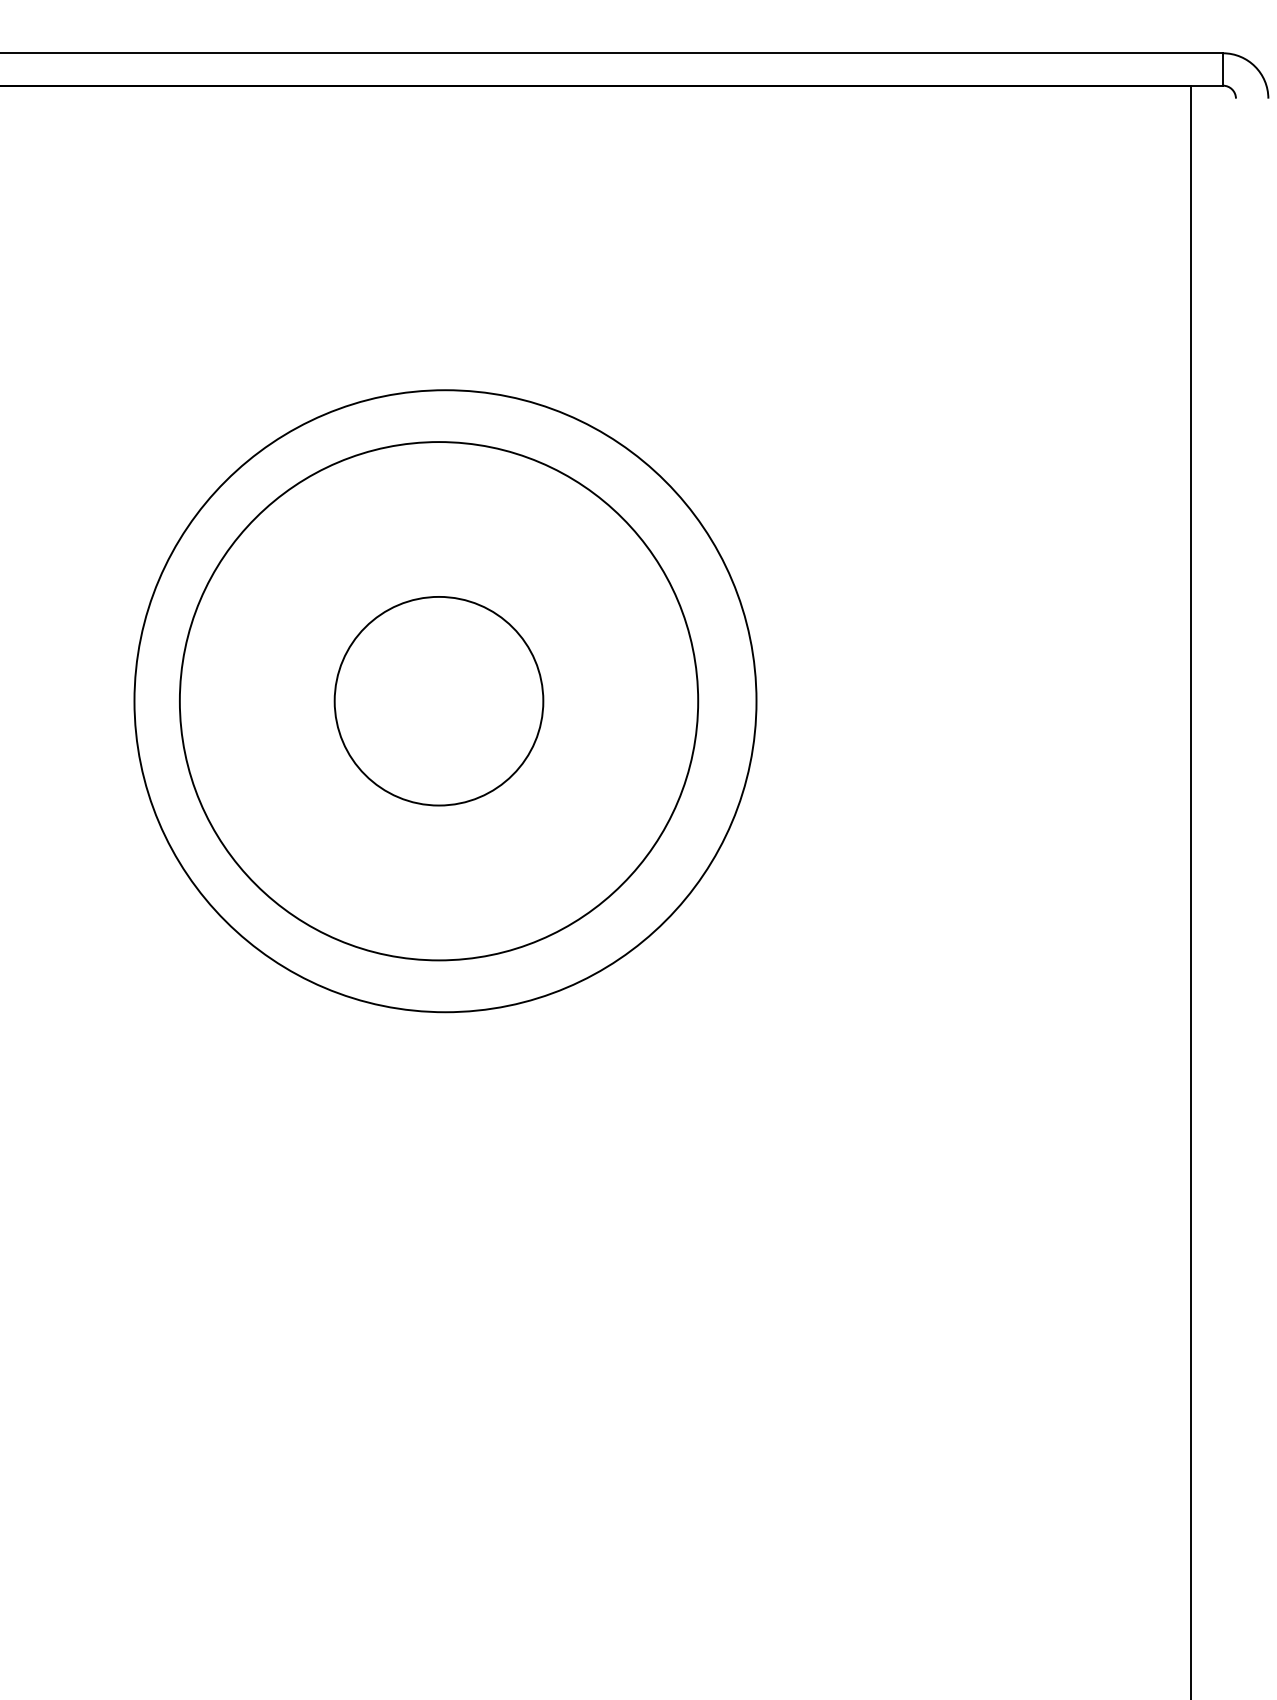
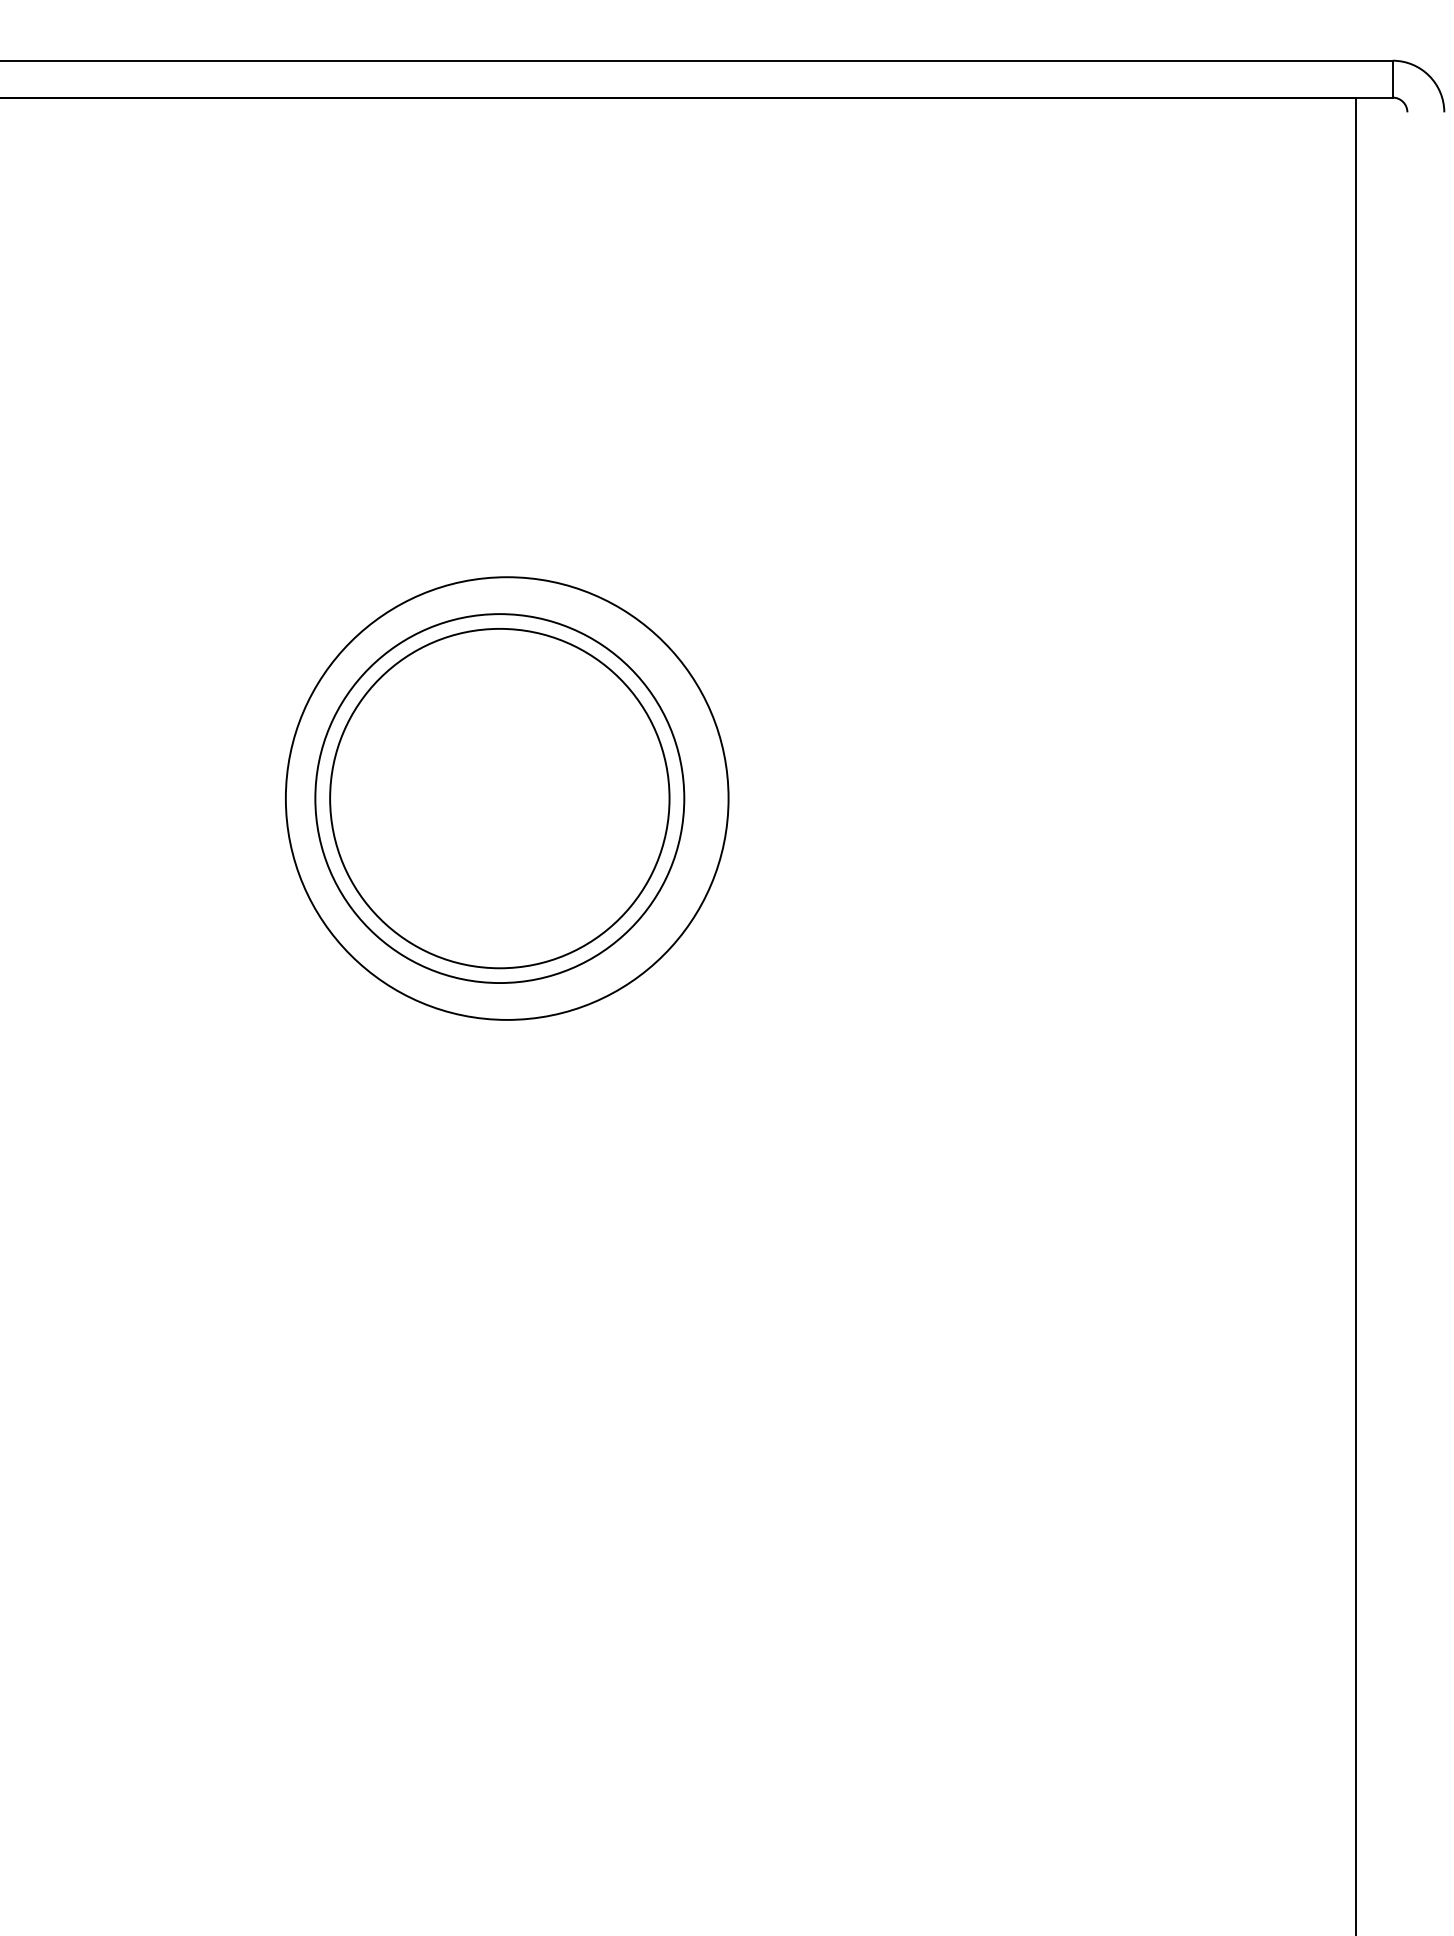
circle: (445, 700) -> (507, 797), size x0.62
circle: (439, 701) -> (500, 798), size x0.62
circle: (439, 701) -> (500, 798), size x1.43

